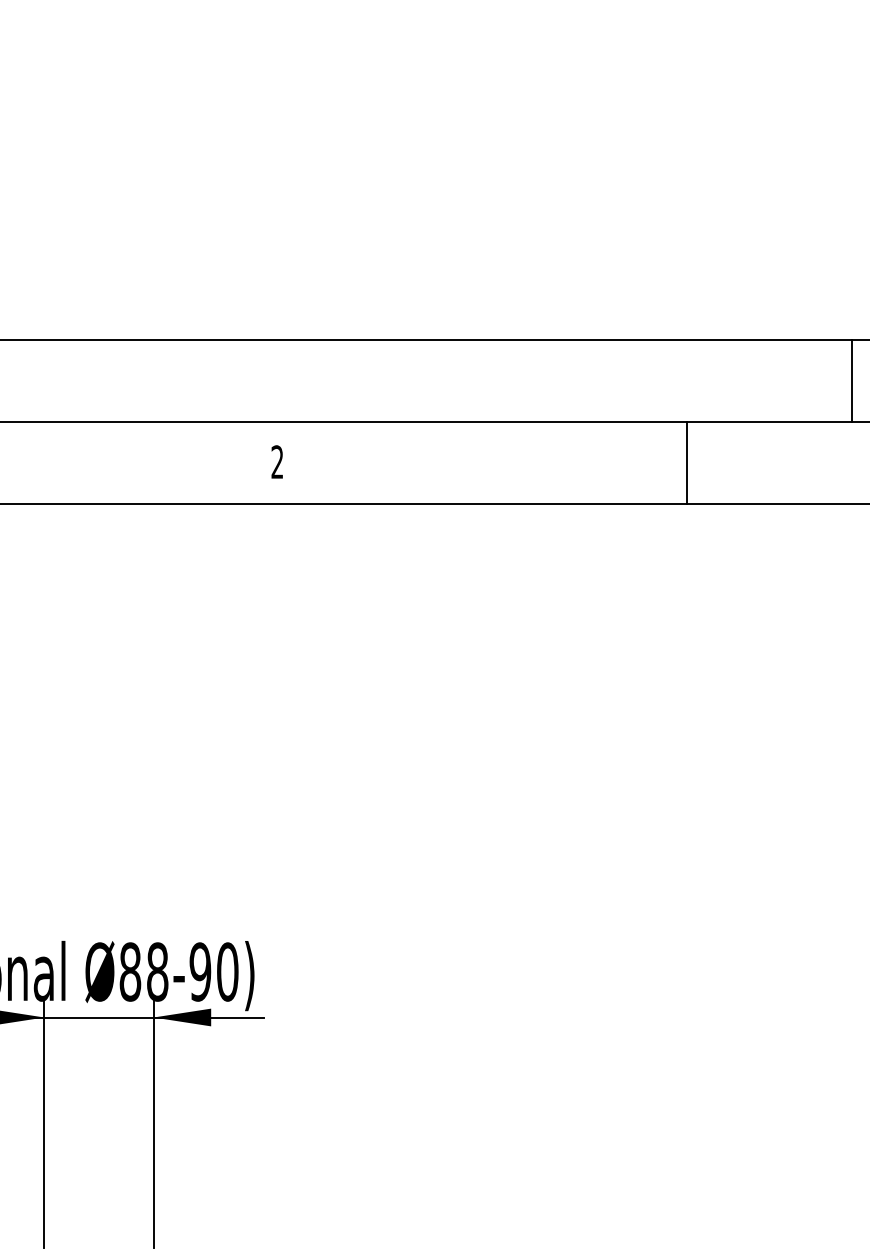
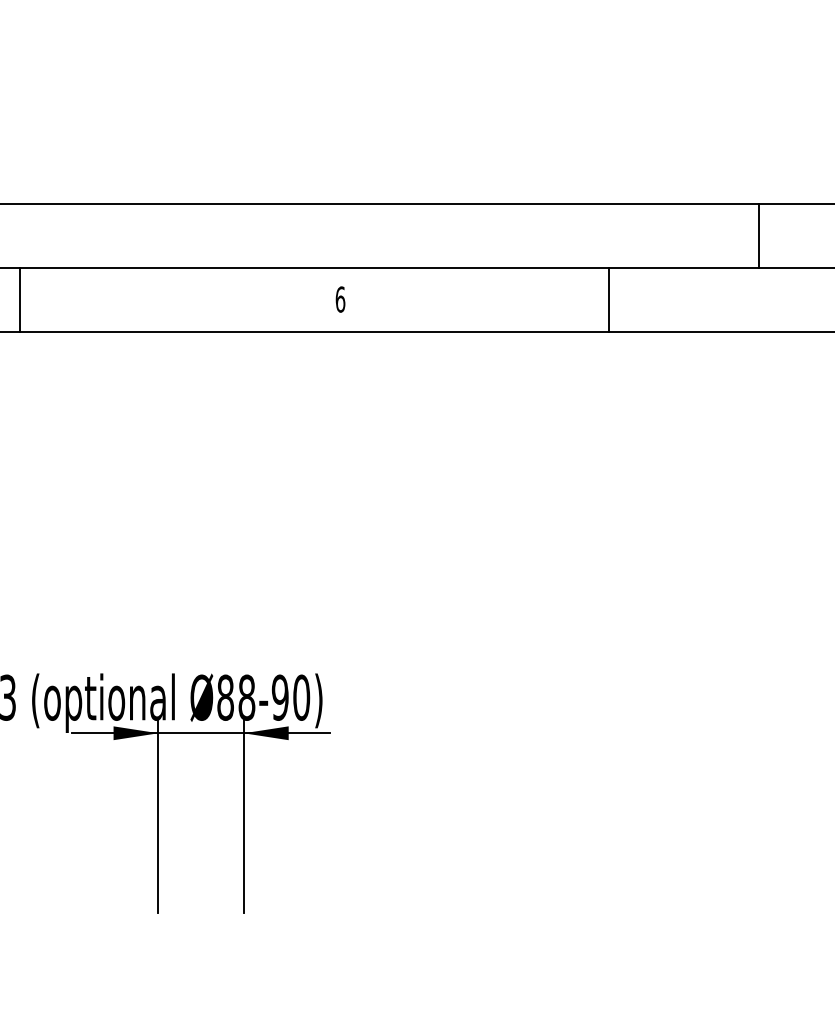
line: (851, 381) -> (758, 236), moved
text: (277, 462) -> (340, 299), 2 -> 6
line: (687, 463) -> (608, 300), moved

